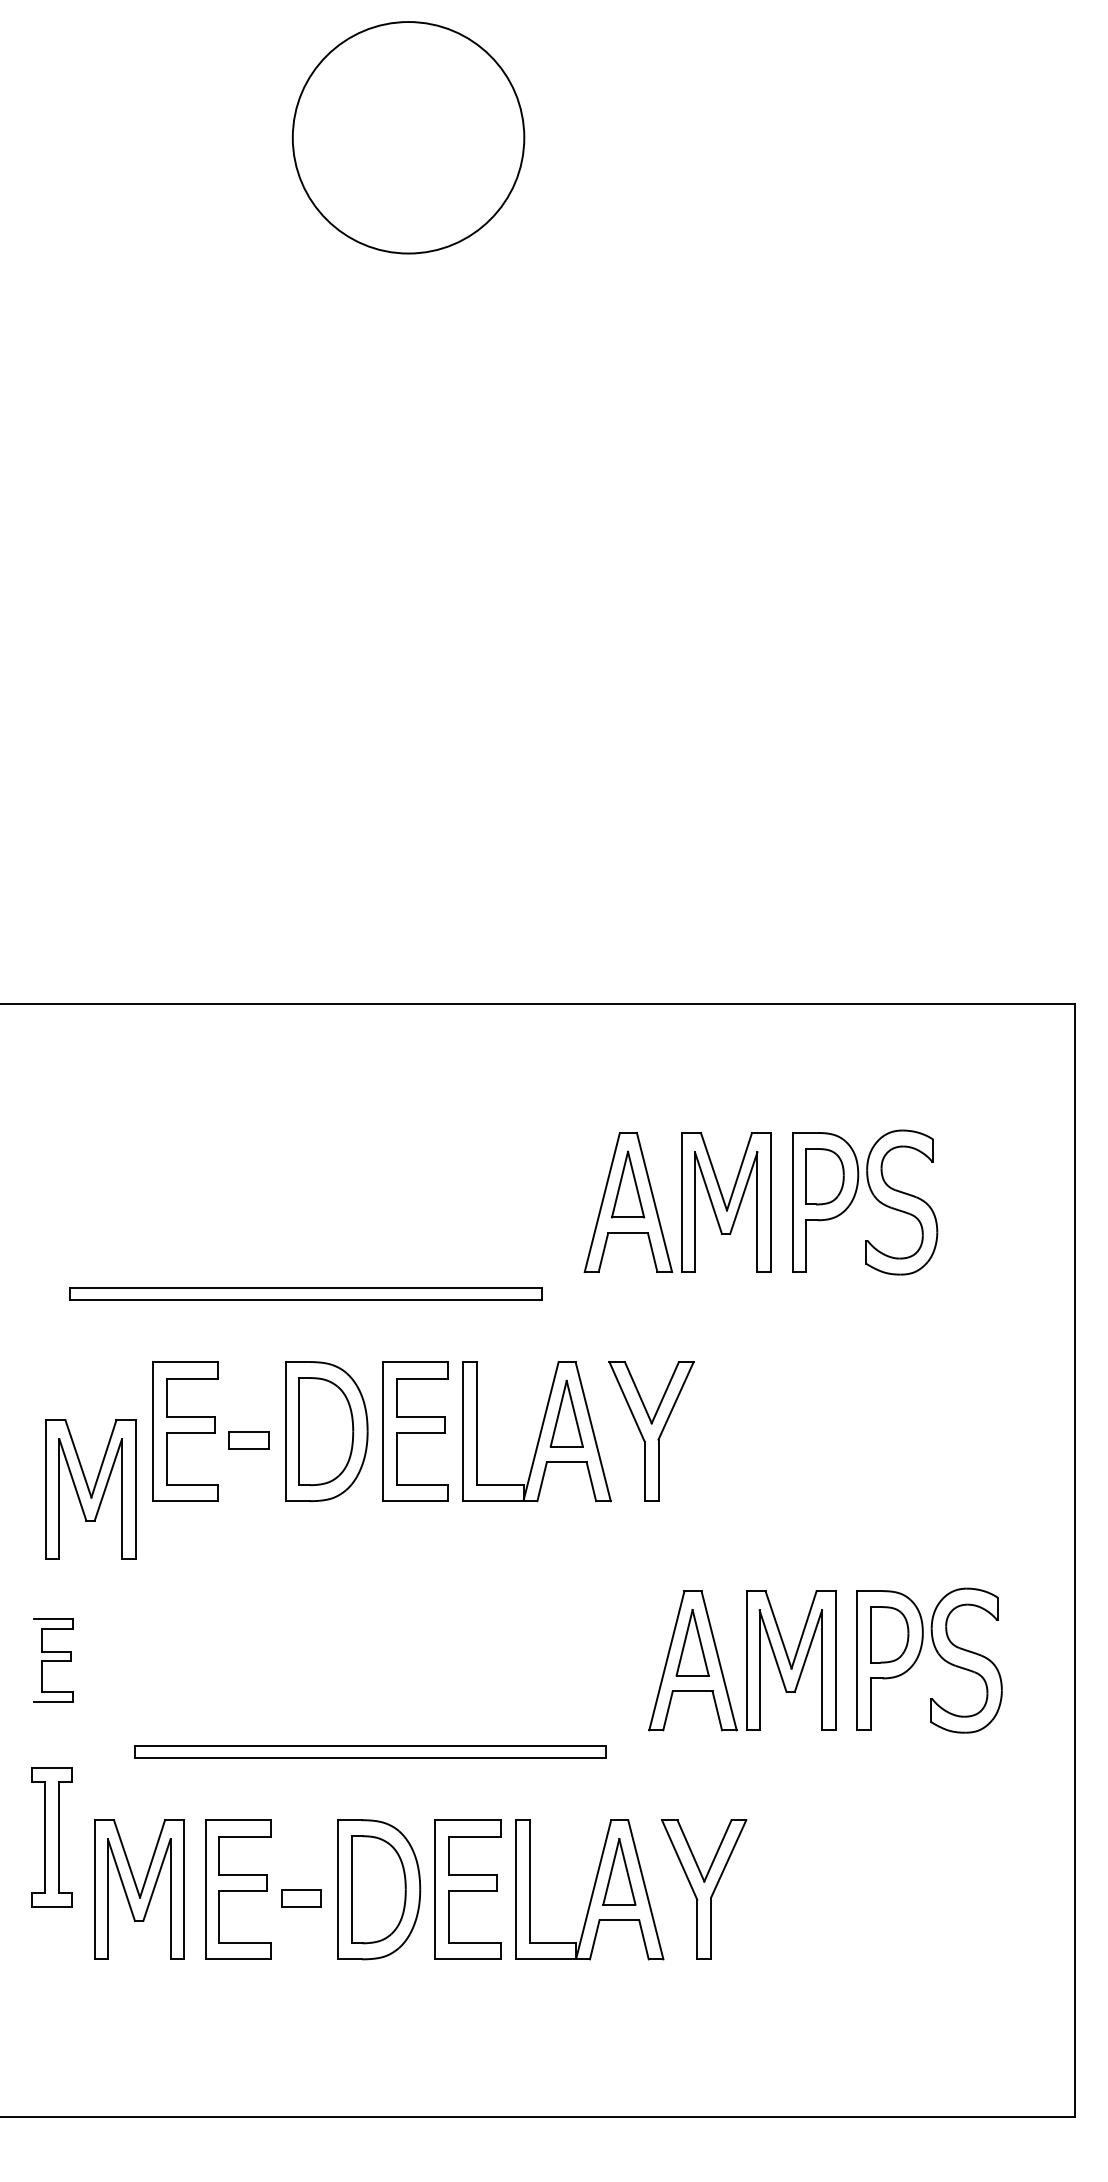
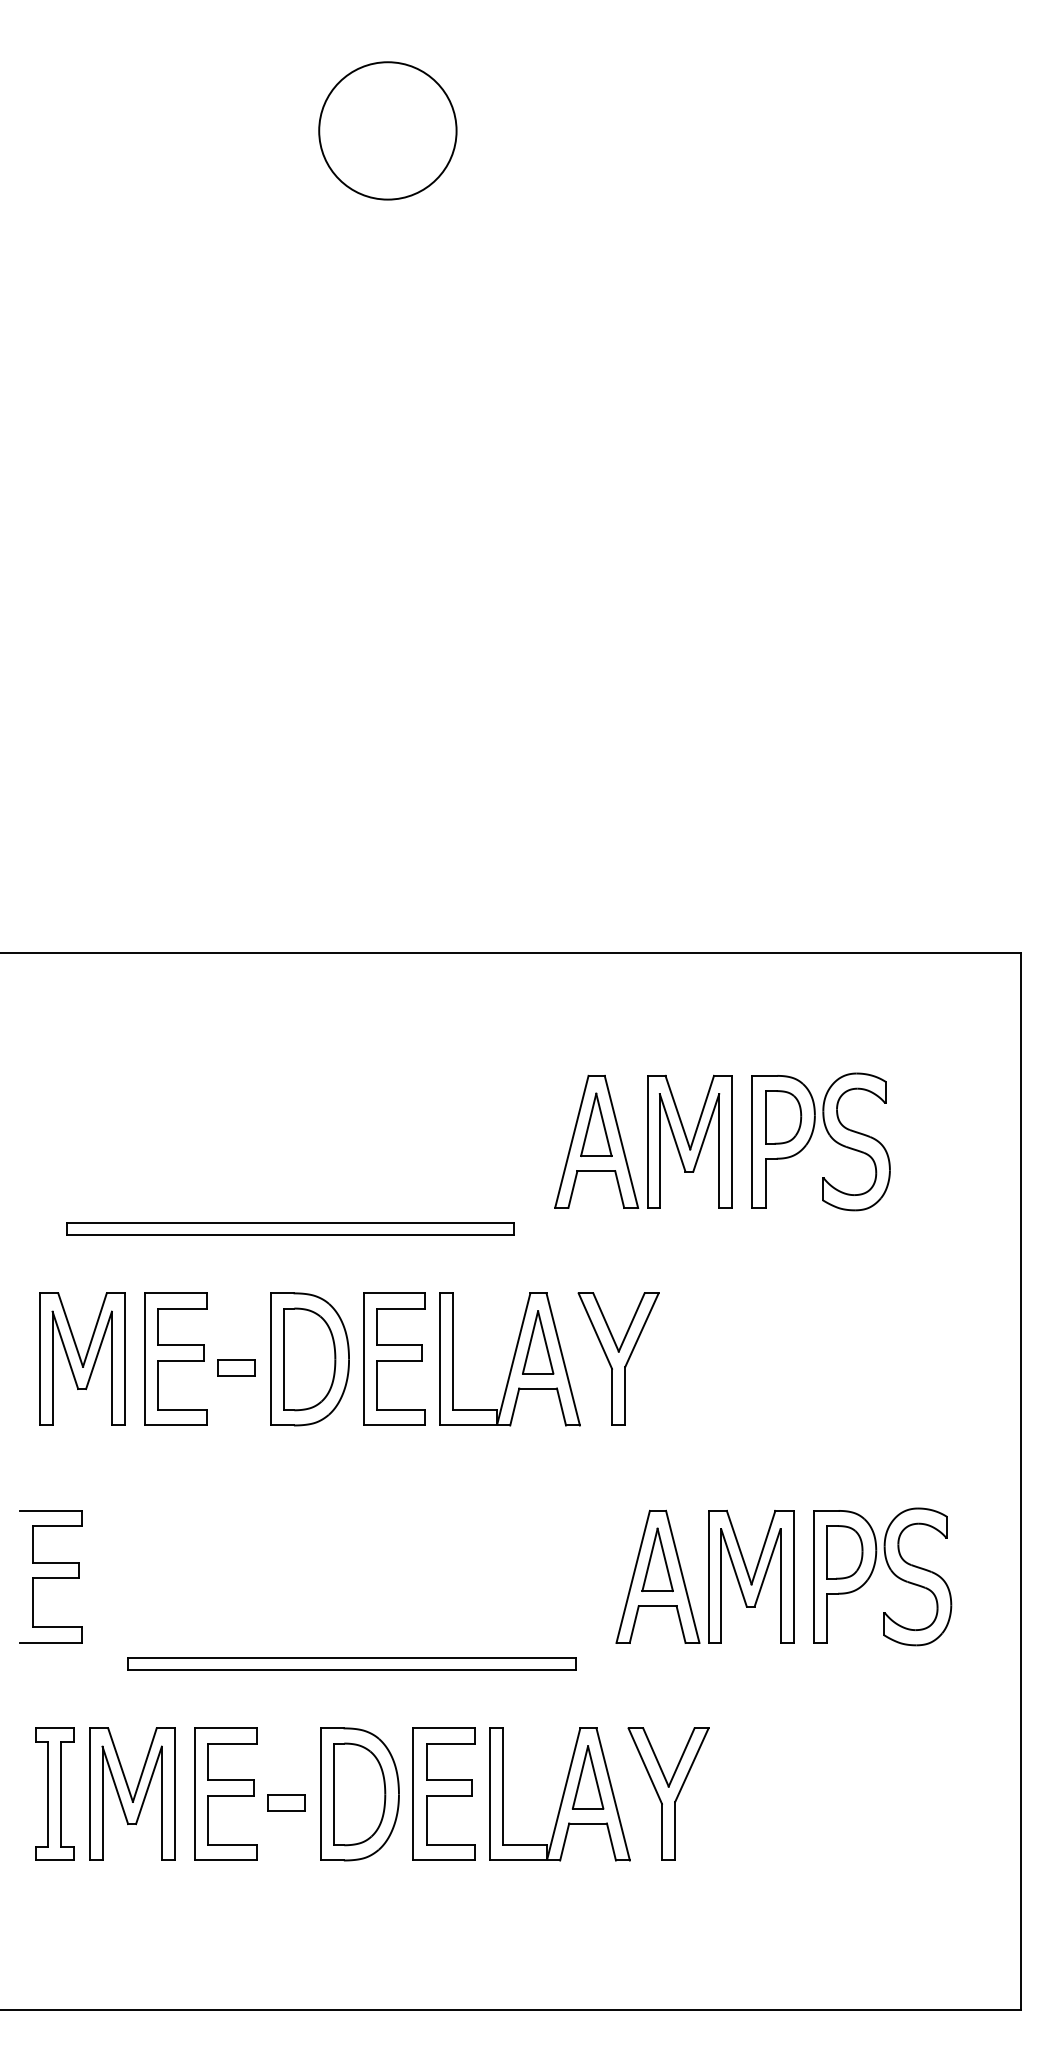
circle: (408, 137) -> (387, 130), size x0.62
part: (90, 1489) -> (82, 1359), moved
part: (53, 1660) -> (50, 1576), size x1.67
part: (51, 1837) -> (54, 1794), moved

